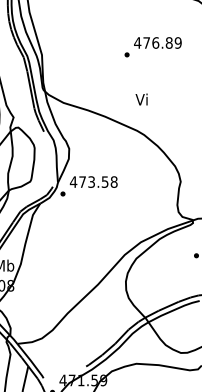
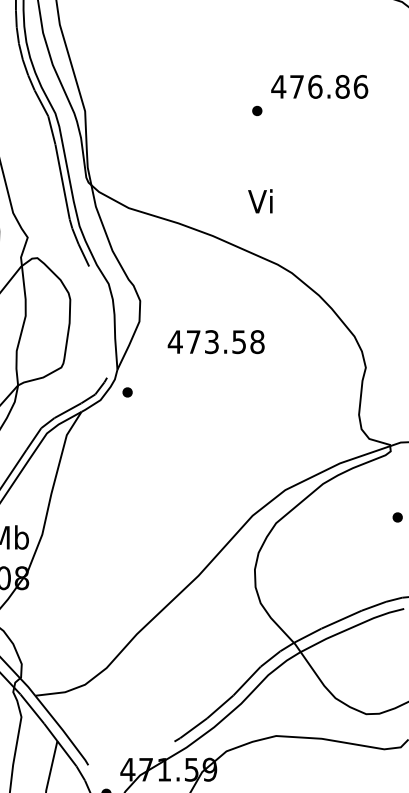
text: (177, 42) -> (359, 85), 476.89 -> 476.86
text: (141, 99) -> (260, 201), moved
text: (93, 181) -> (215, 340), moved

